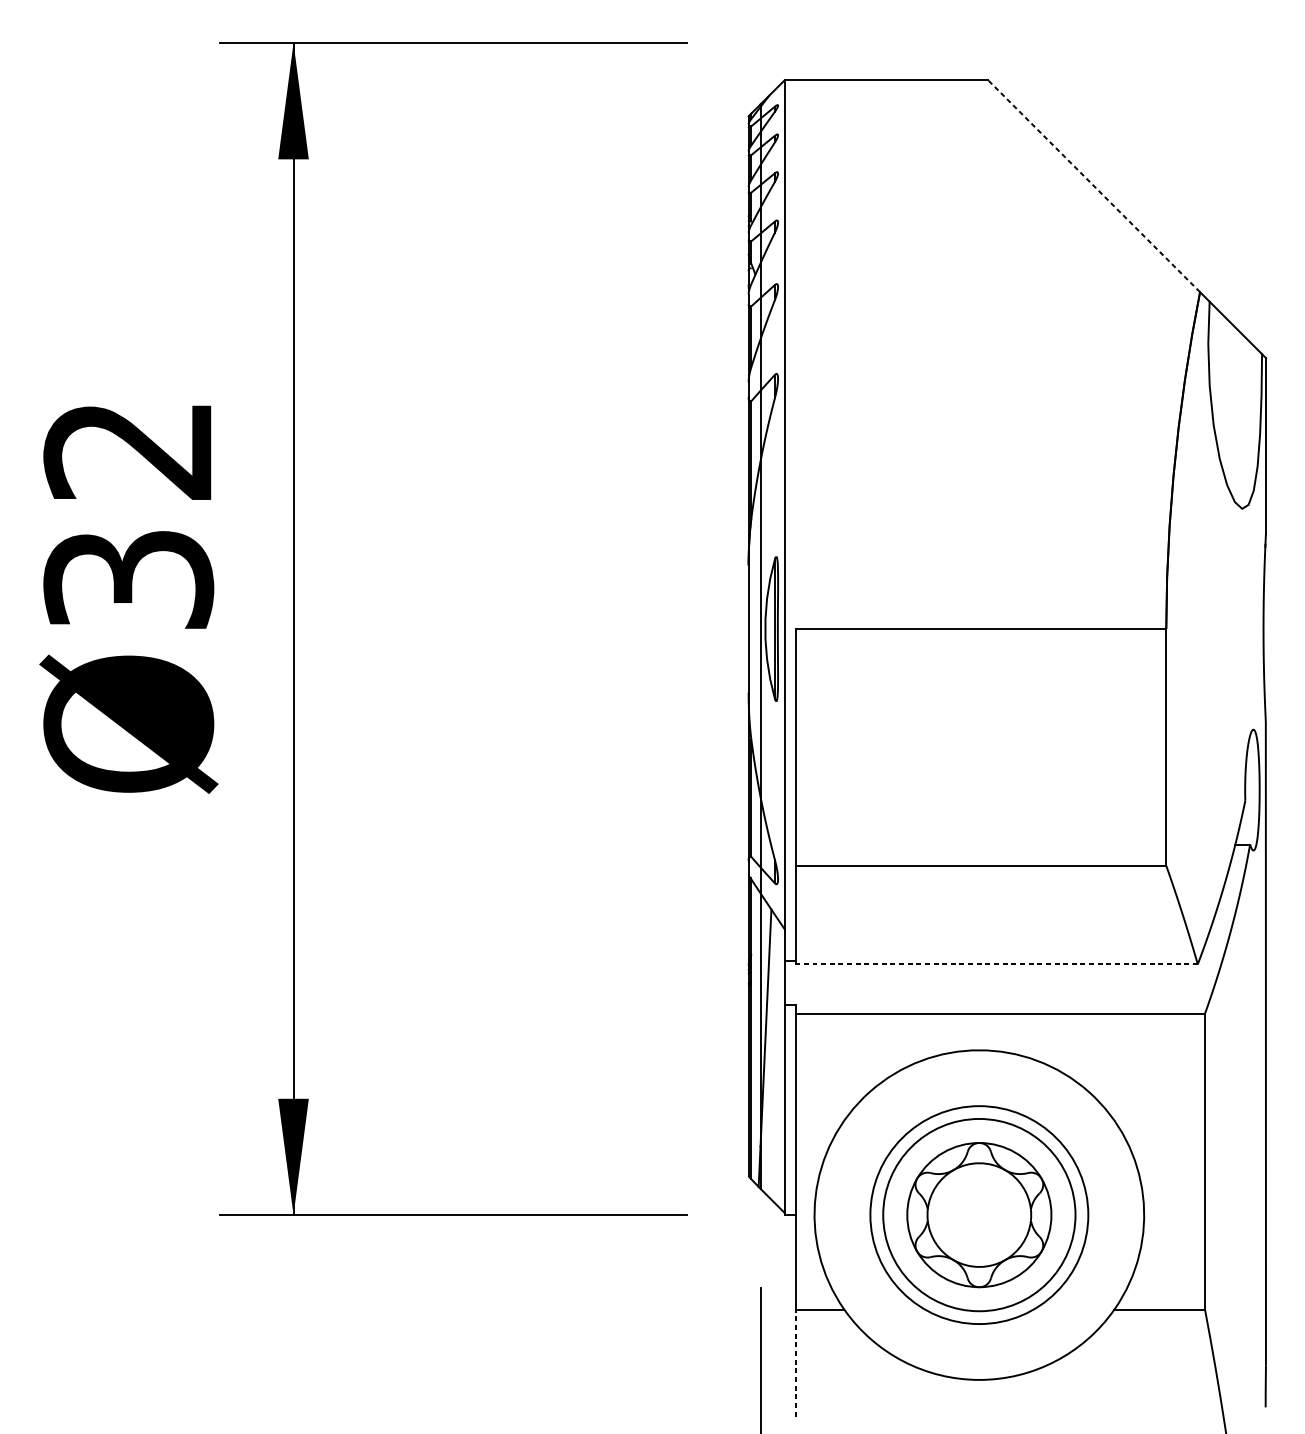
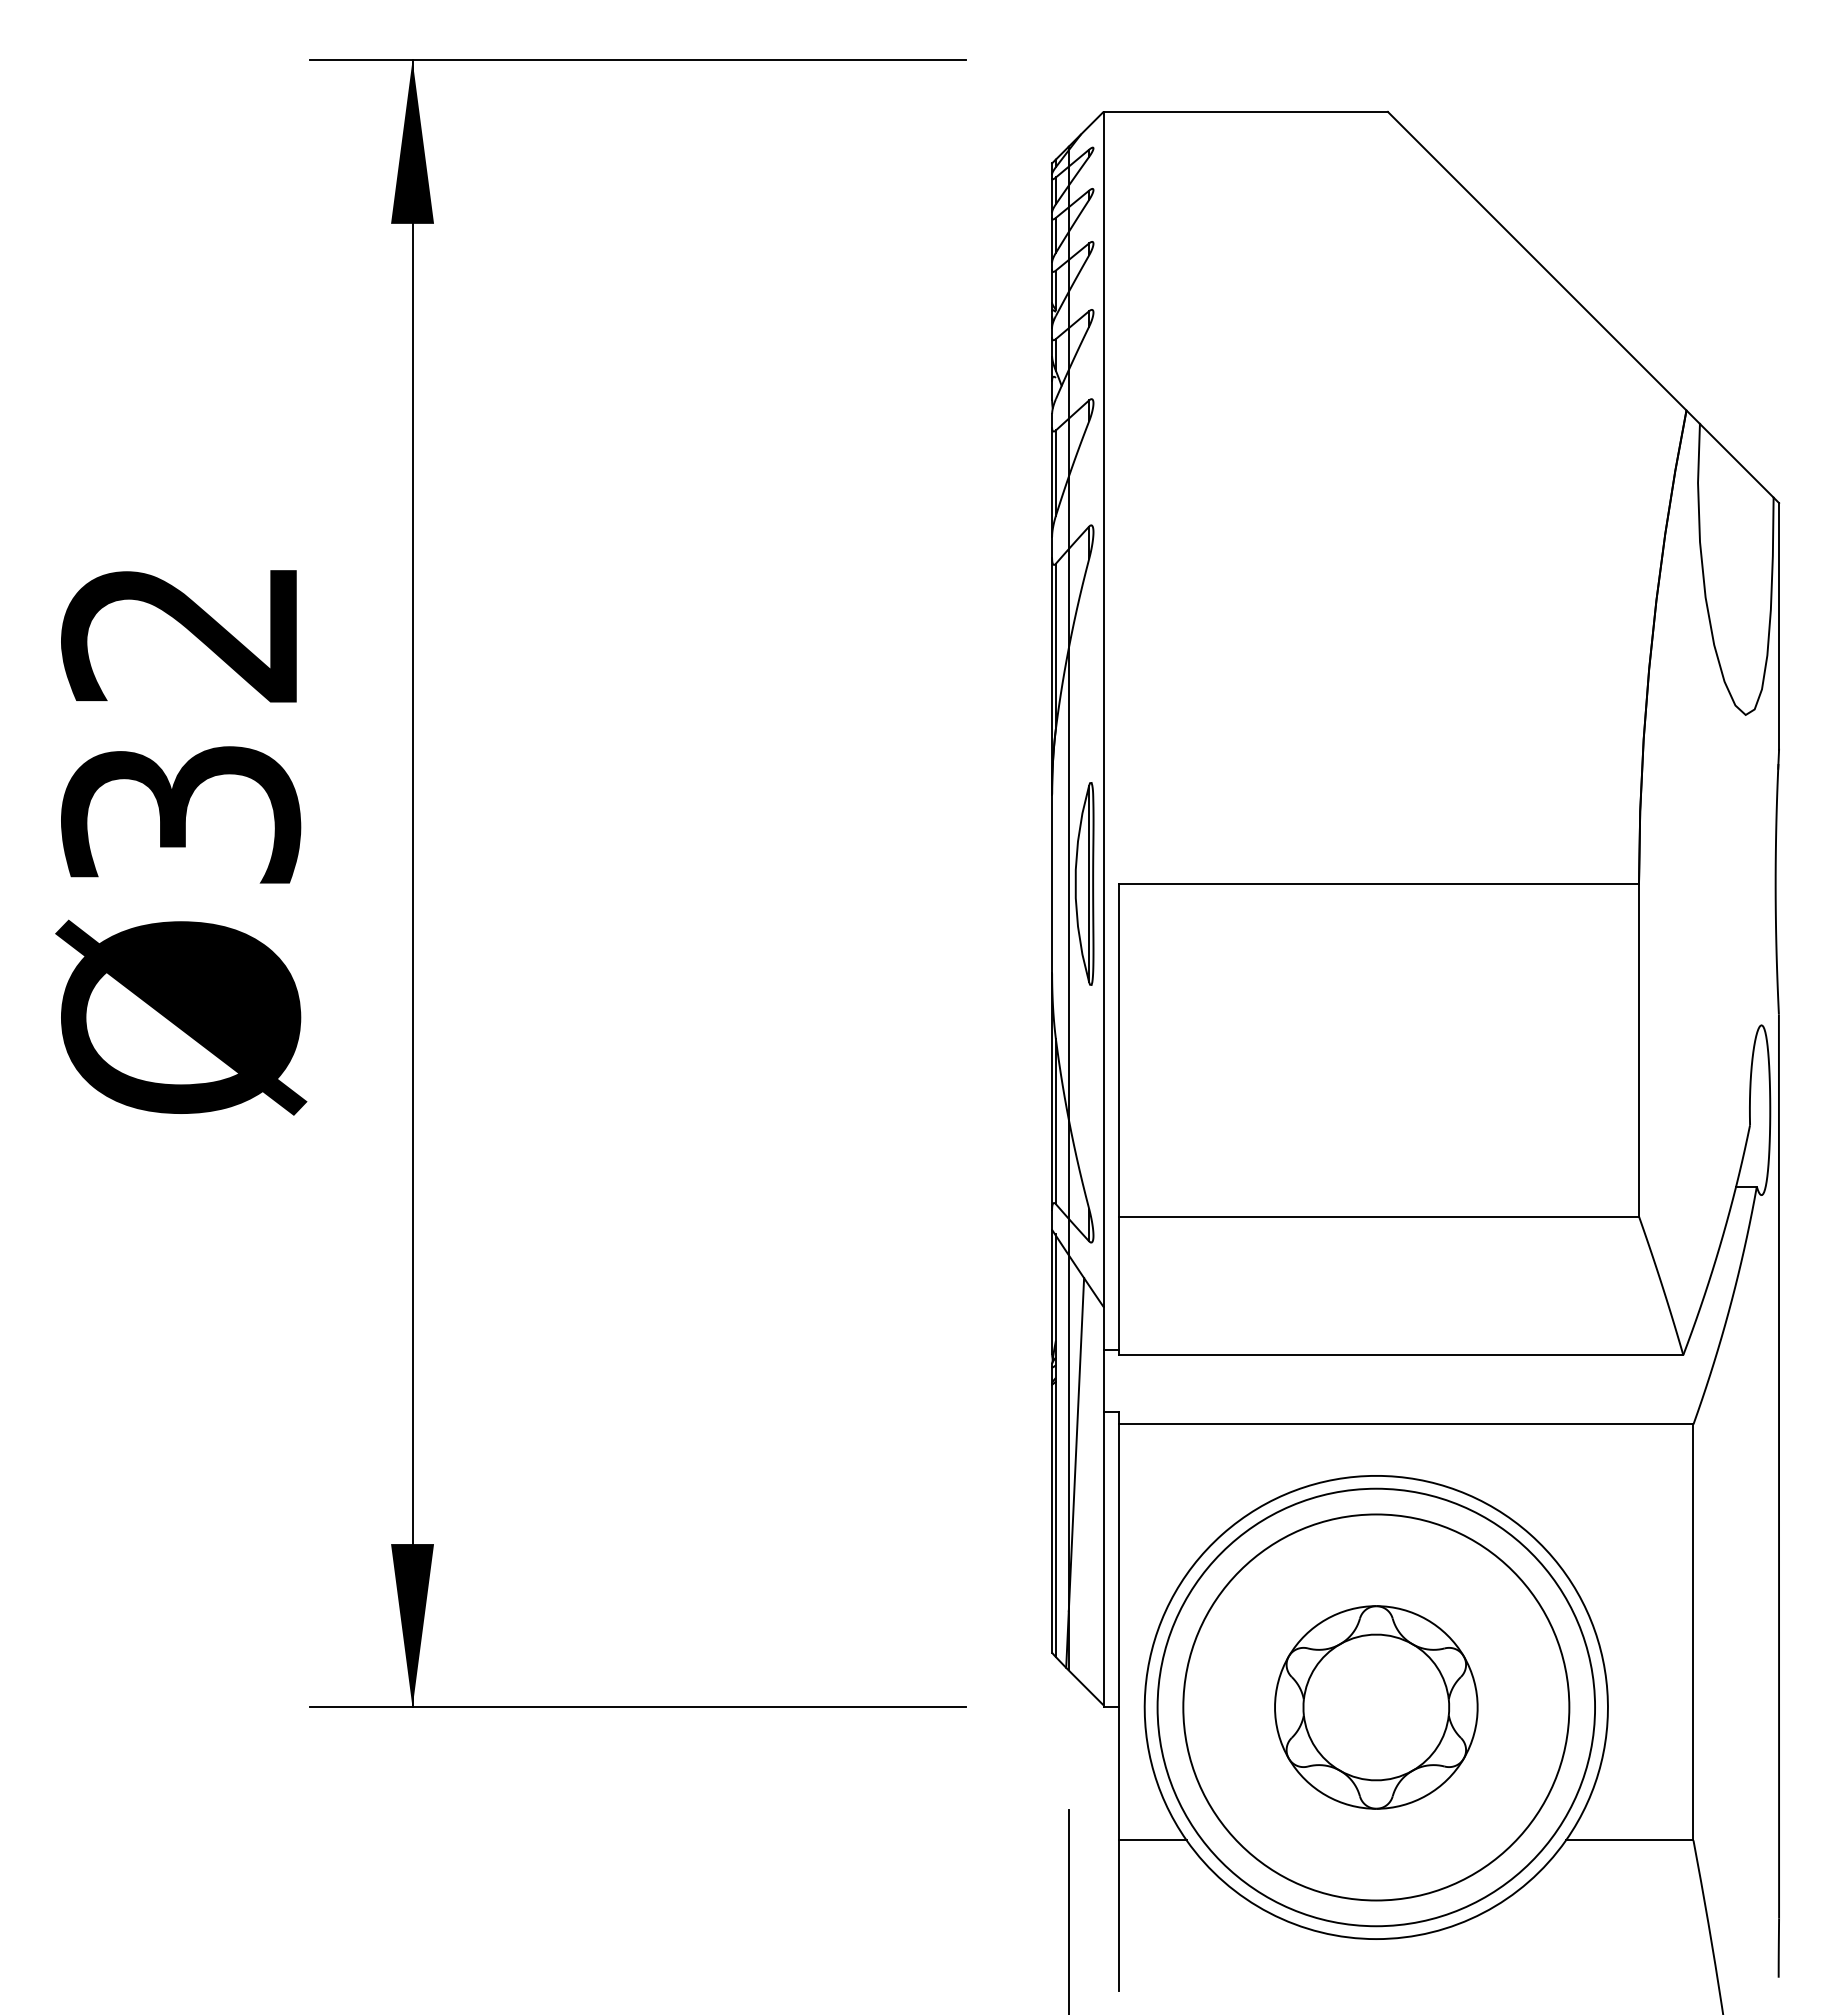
line: (1093, 185) -> (1536, 260), dashed -> solid
line: (996, 964) -> (1400, 1355), dashed -> solid
circle: (979, 1215) -> (1376, 1707), size x1.43
circle: (979, 1215) -> (1376, 1707), size x1.43
line: (796, 1363) -> (1119, 1915), dashed -> solid

